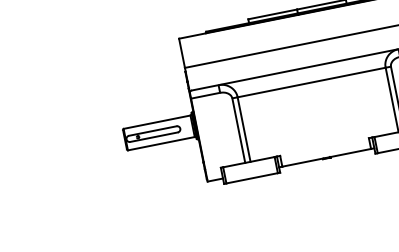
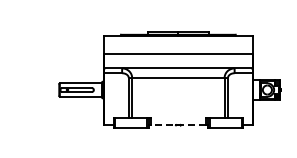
line: (327, 158) -> (178, 125), solid -> dashed

